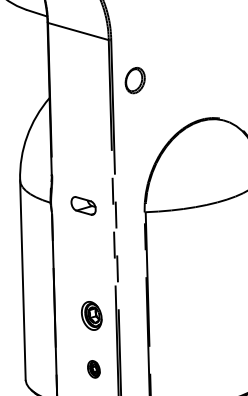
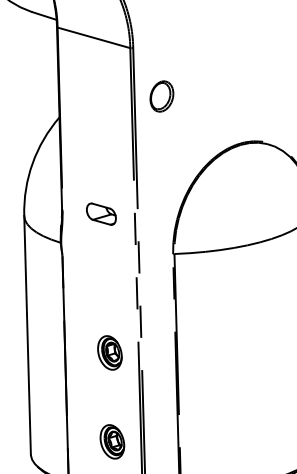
part: (83, 205) -> (101, 213), moved
part: (91, 315) -> (109, 352), moved
part: (93, 369) -> (112, 442), size x1.67

